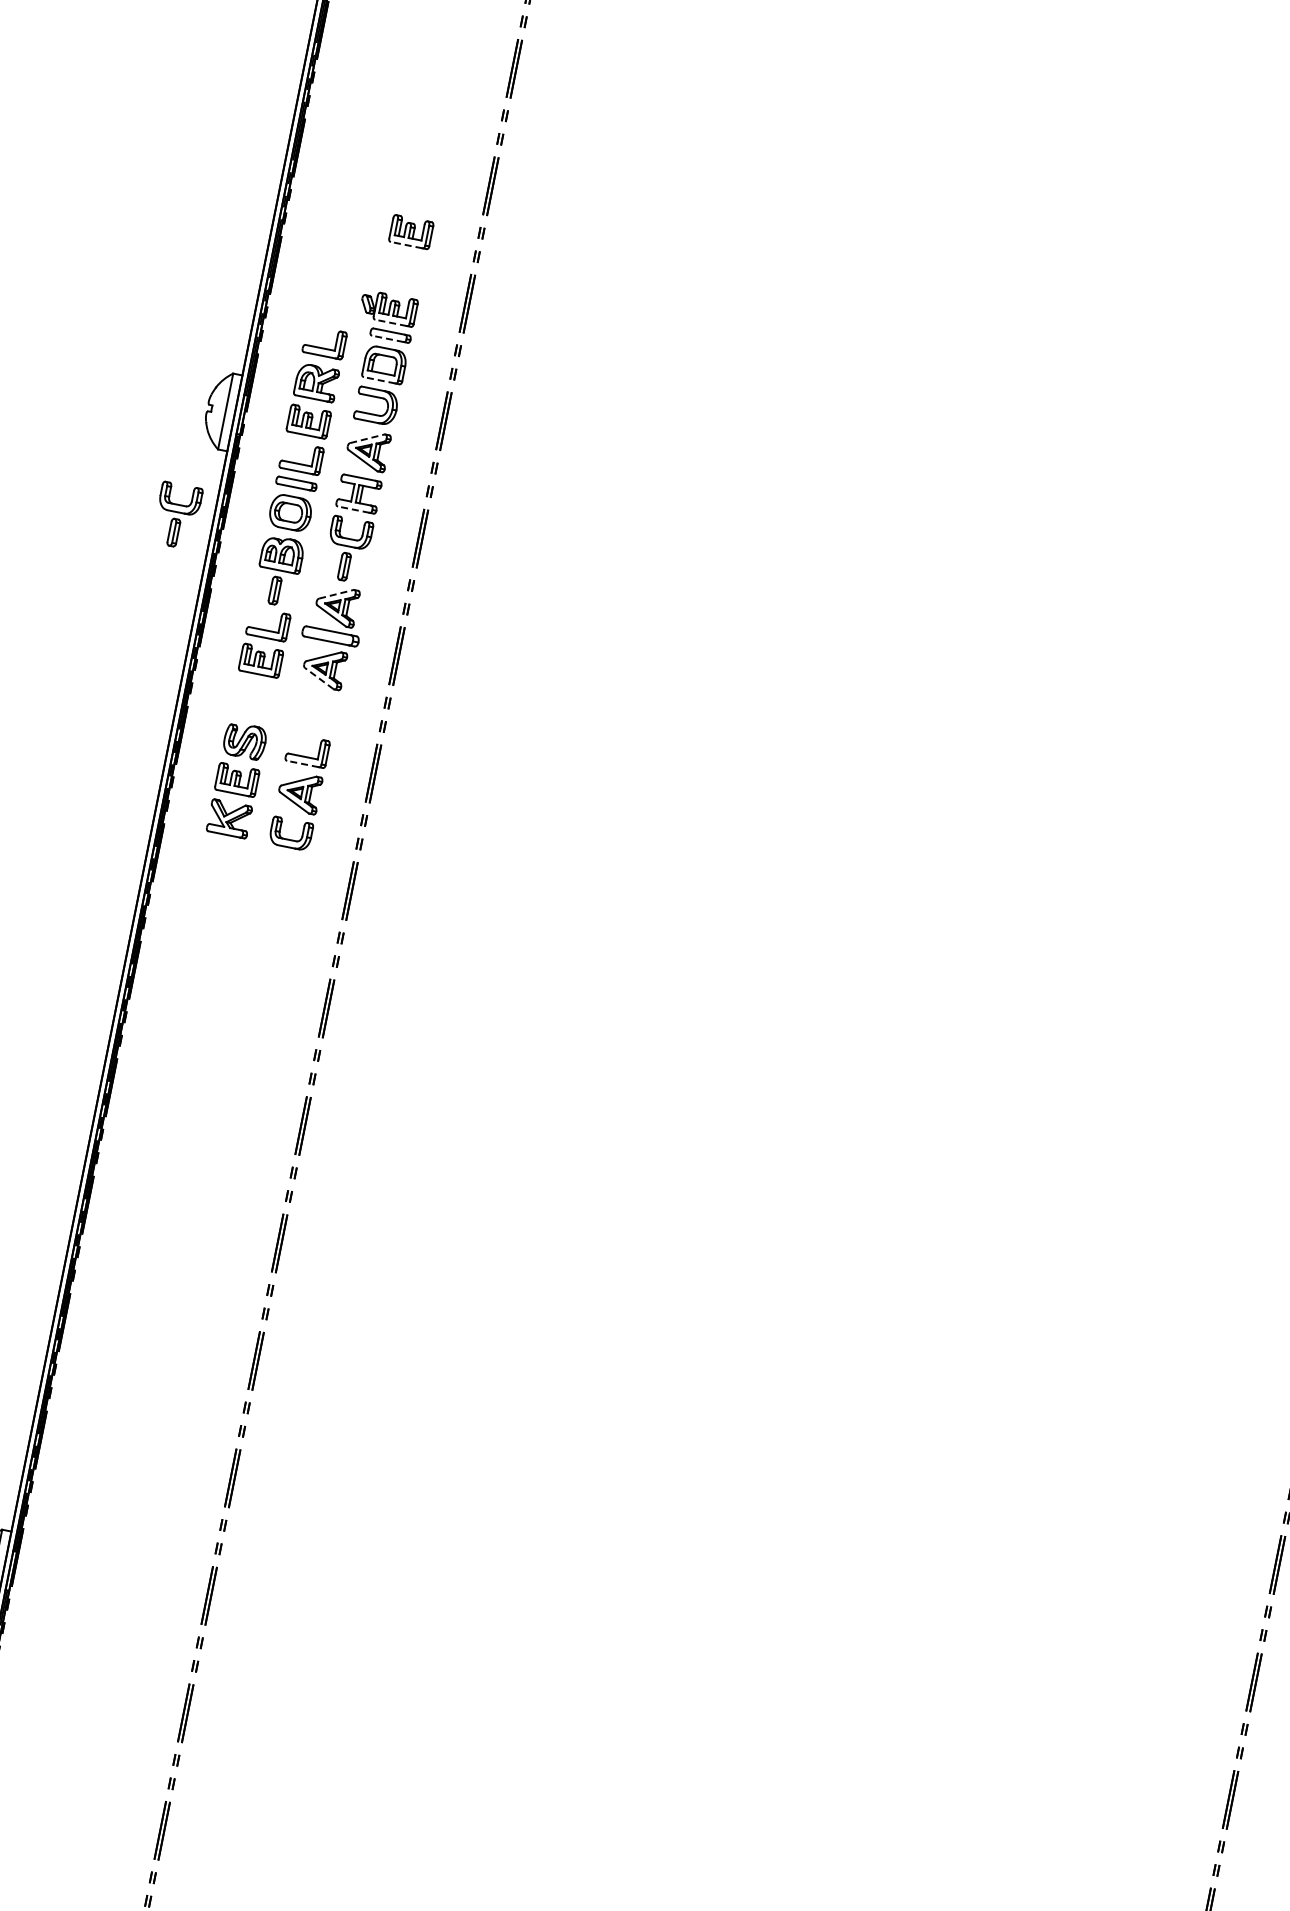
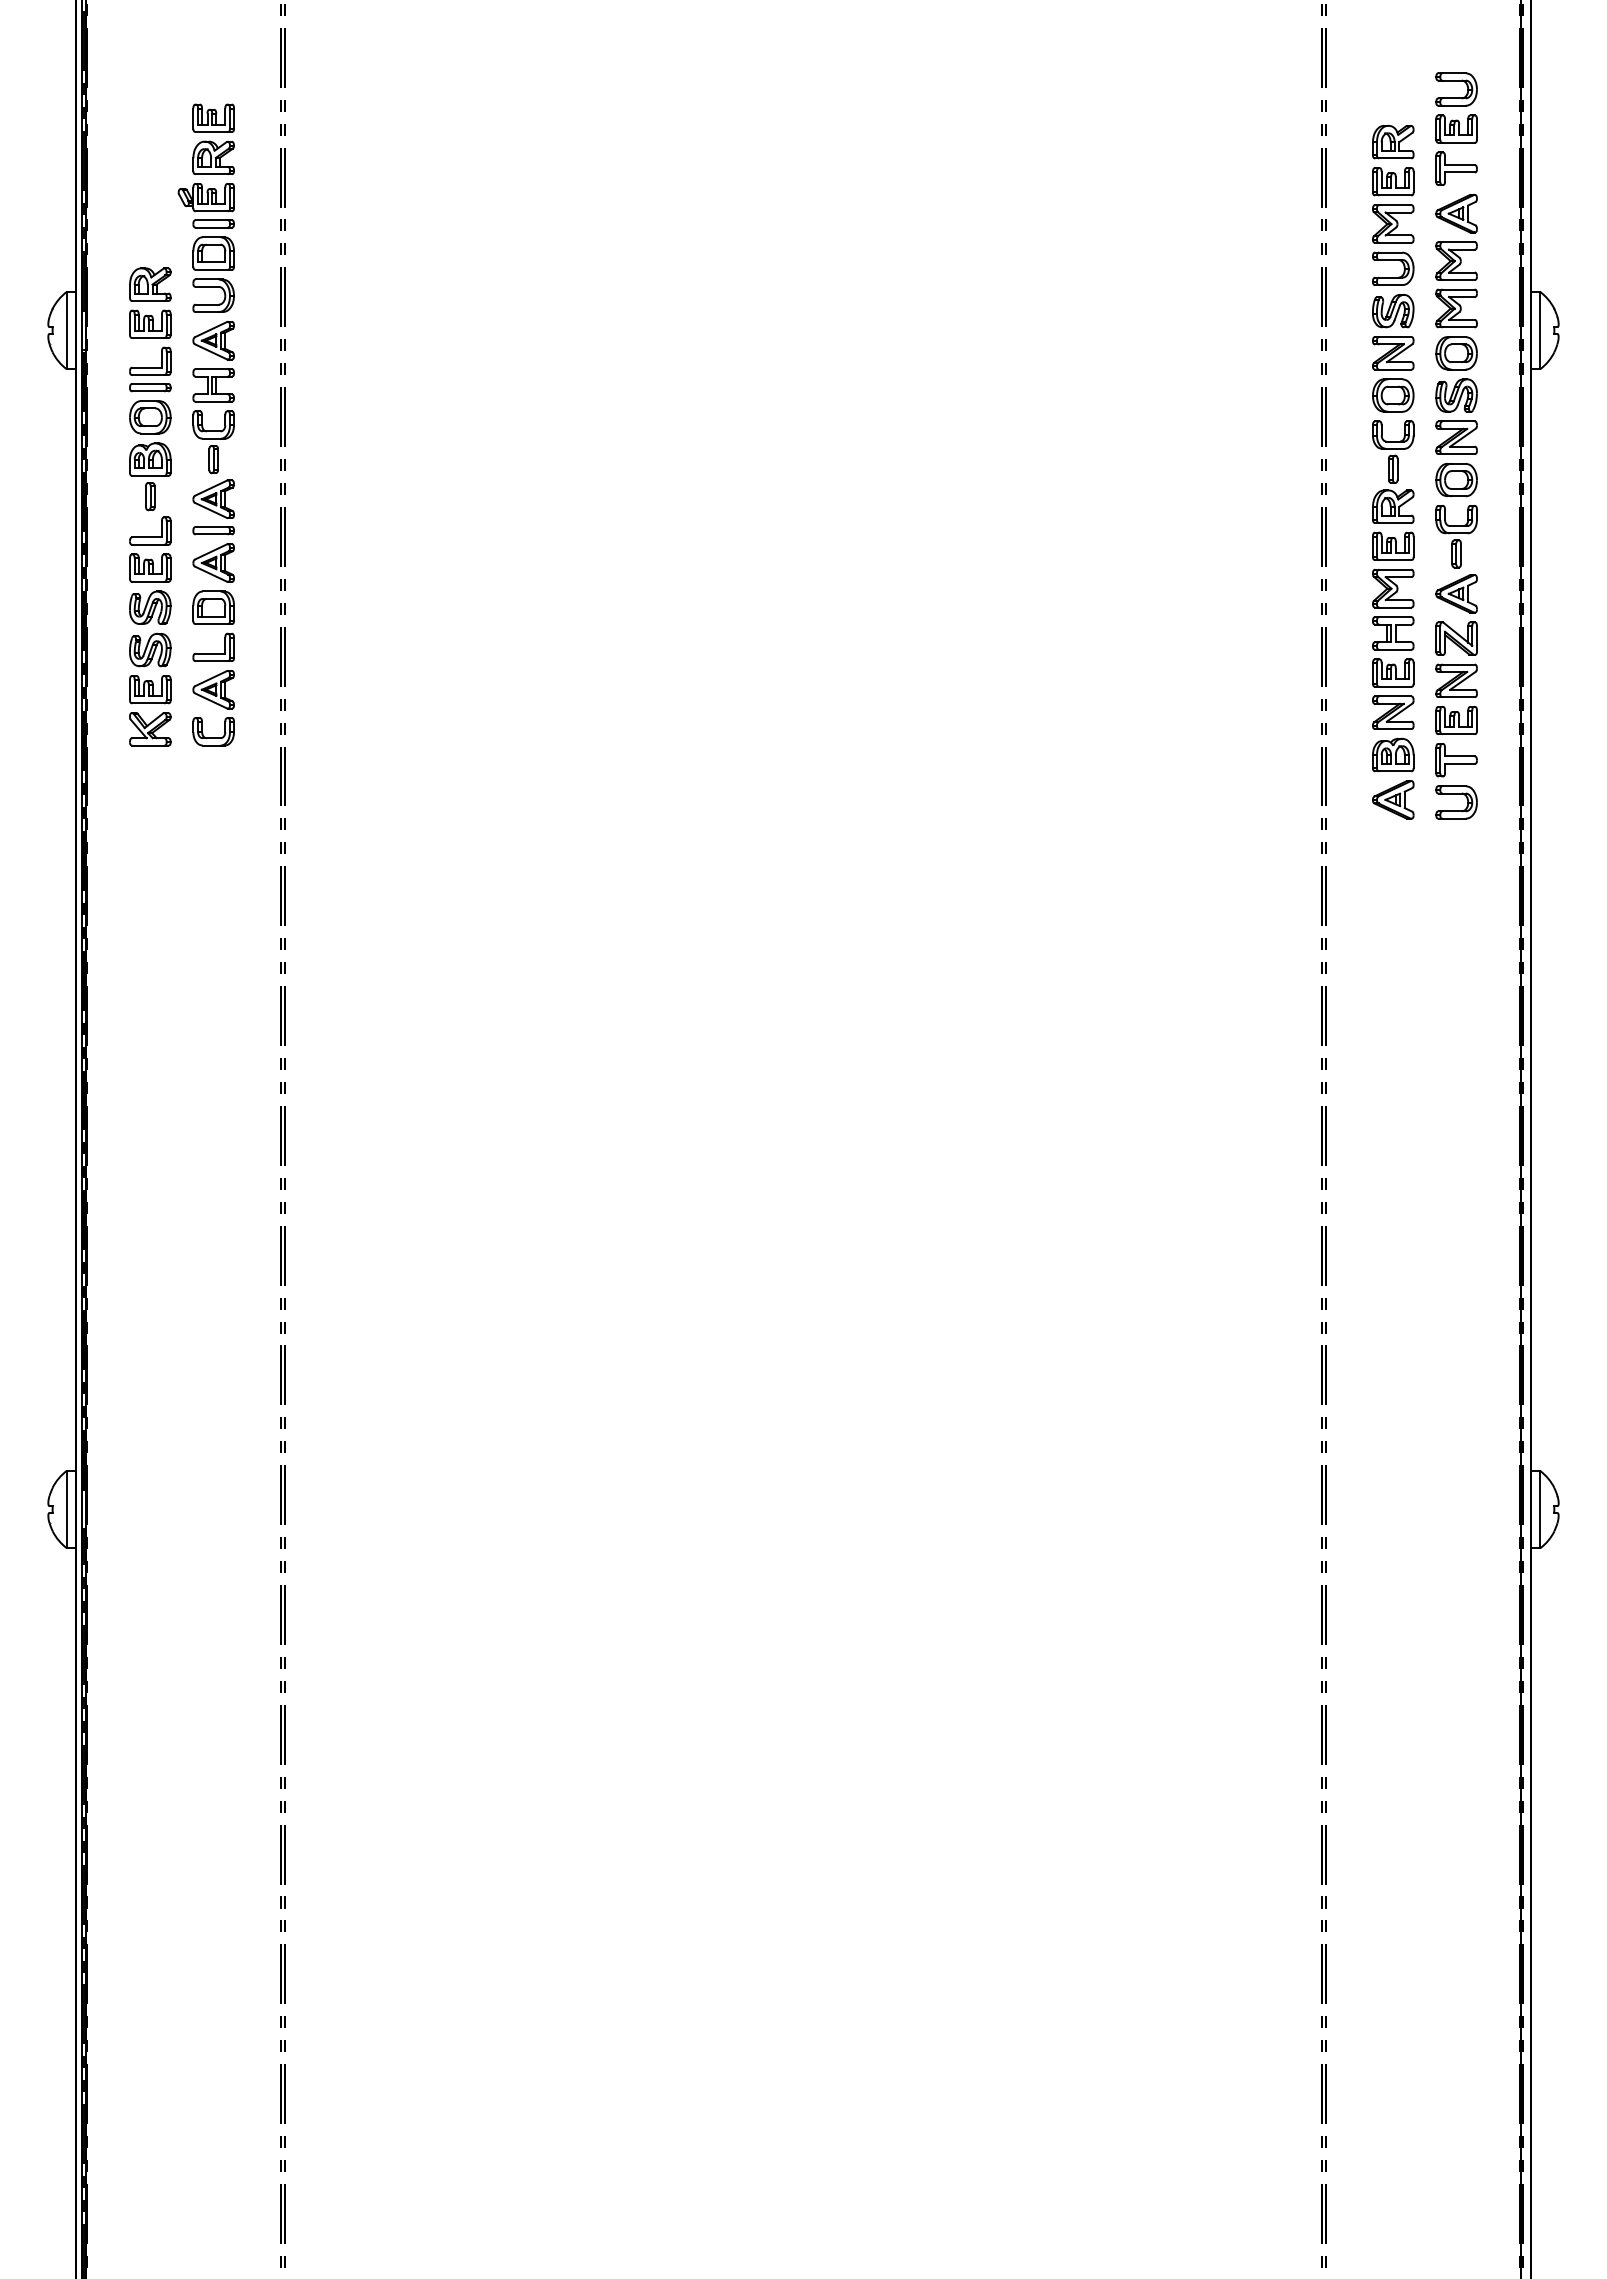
line: (406, 245) -> (211, 132), dashed -> solid
part: (403, 270) -> (213, 157), added
line: (390, 323) -> (211, 211), dashed -> solid
line: (387, 338) -> (211, 227), dashed -> solid
part: (323, 348) -> (150, 249), removed
line: (379, 379) -> (211, 269), dashed -> solid
line: (367, 438) -> (211, 329), dashed -> solid
line: (353, 509) -> (211, 401), dashed -> solid
part: (176, 515) -> (39, 442), removed
line: (336, 594) -> (211, 488), dashed -> solid
part: (330, 636) -> (213, 530), size x0.71
line: (318, 678) -> (210, 574), dashed -> solid
part: (253, 699) -> (150, 607), added
part: (315, 711) -> (213, 607), added
line: (302, 764) -> (211, 661), dashed -> solid

